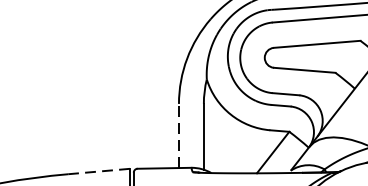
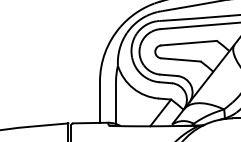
line: (179, 136) -> (100, 102), dashed -> solid
line: (99, 172) -> (48, 125), dashed -> solid

